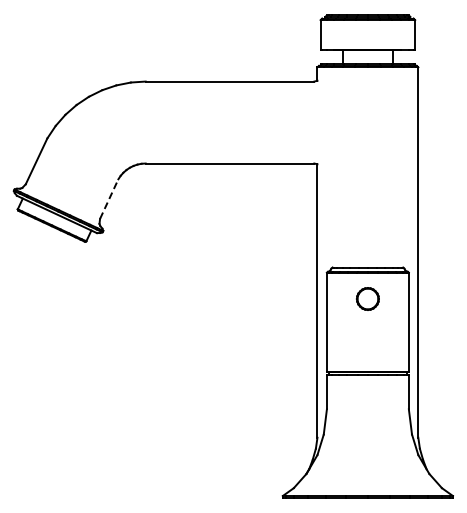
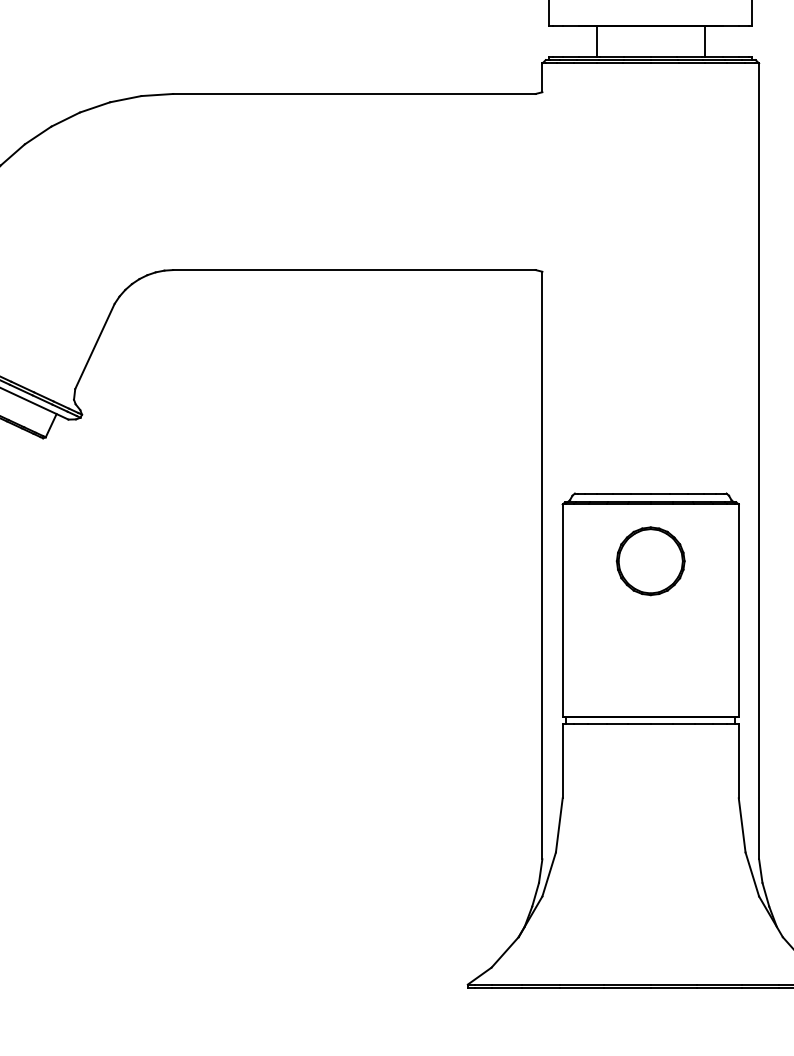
line: (109, 199) -> (95, 347), dashed -> solid
part: (367, 298) -> (649, 560), size x1.43

